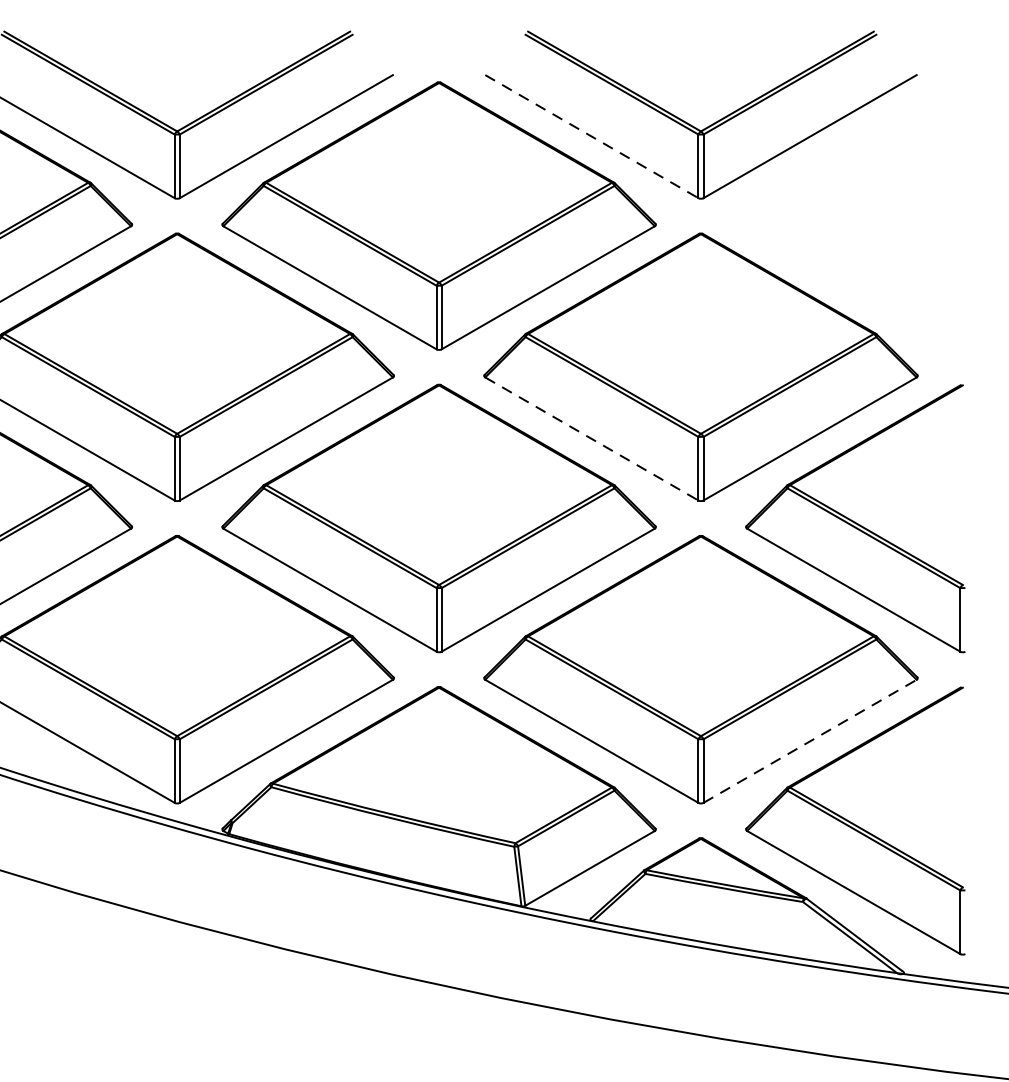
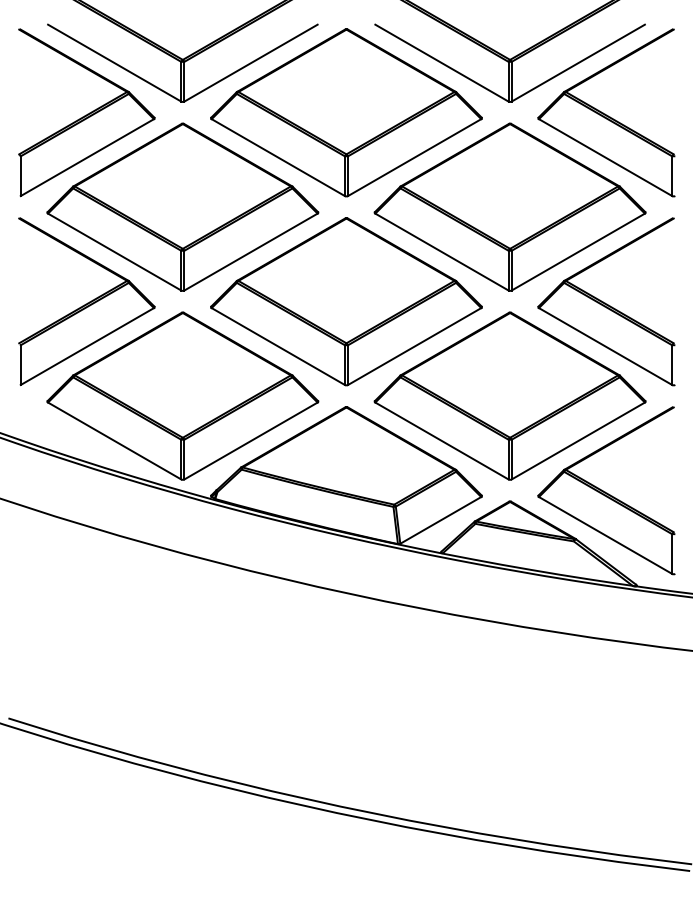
line: (591, 137) -> (441, 63), dashed -> solid
part: (855, 215) -> (606, 112), added
line: (591, 439) -> (441, 252), dashed -> solid
line: (810, 742) -> (578, 441), dashed -> solid

